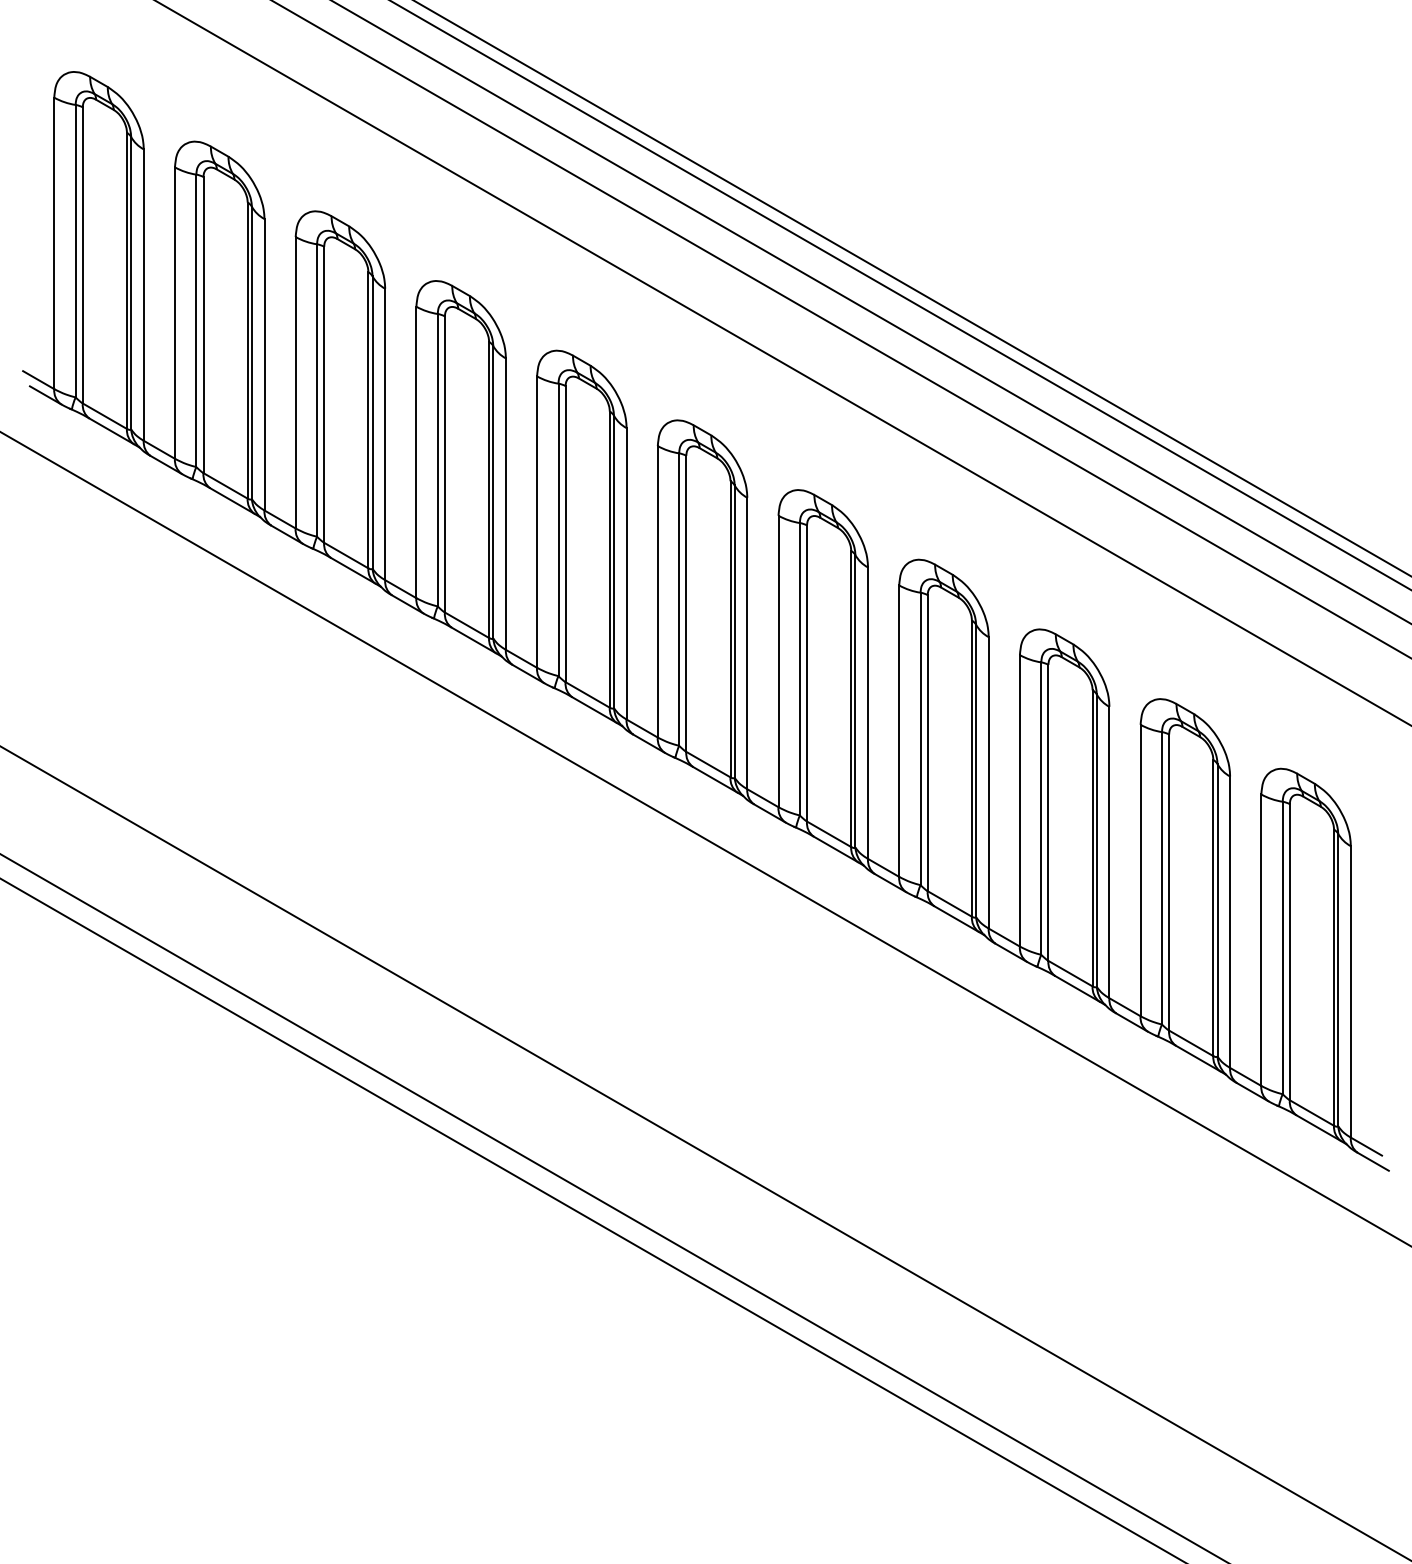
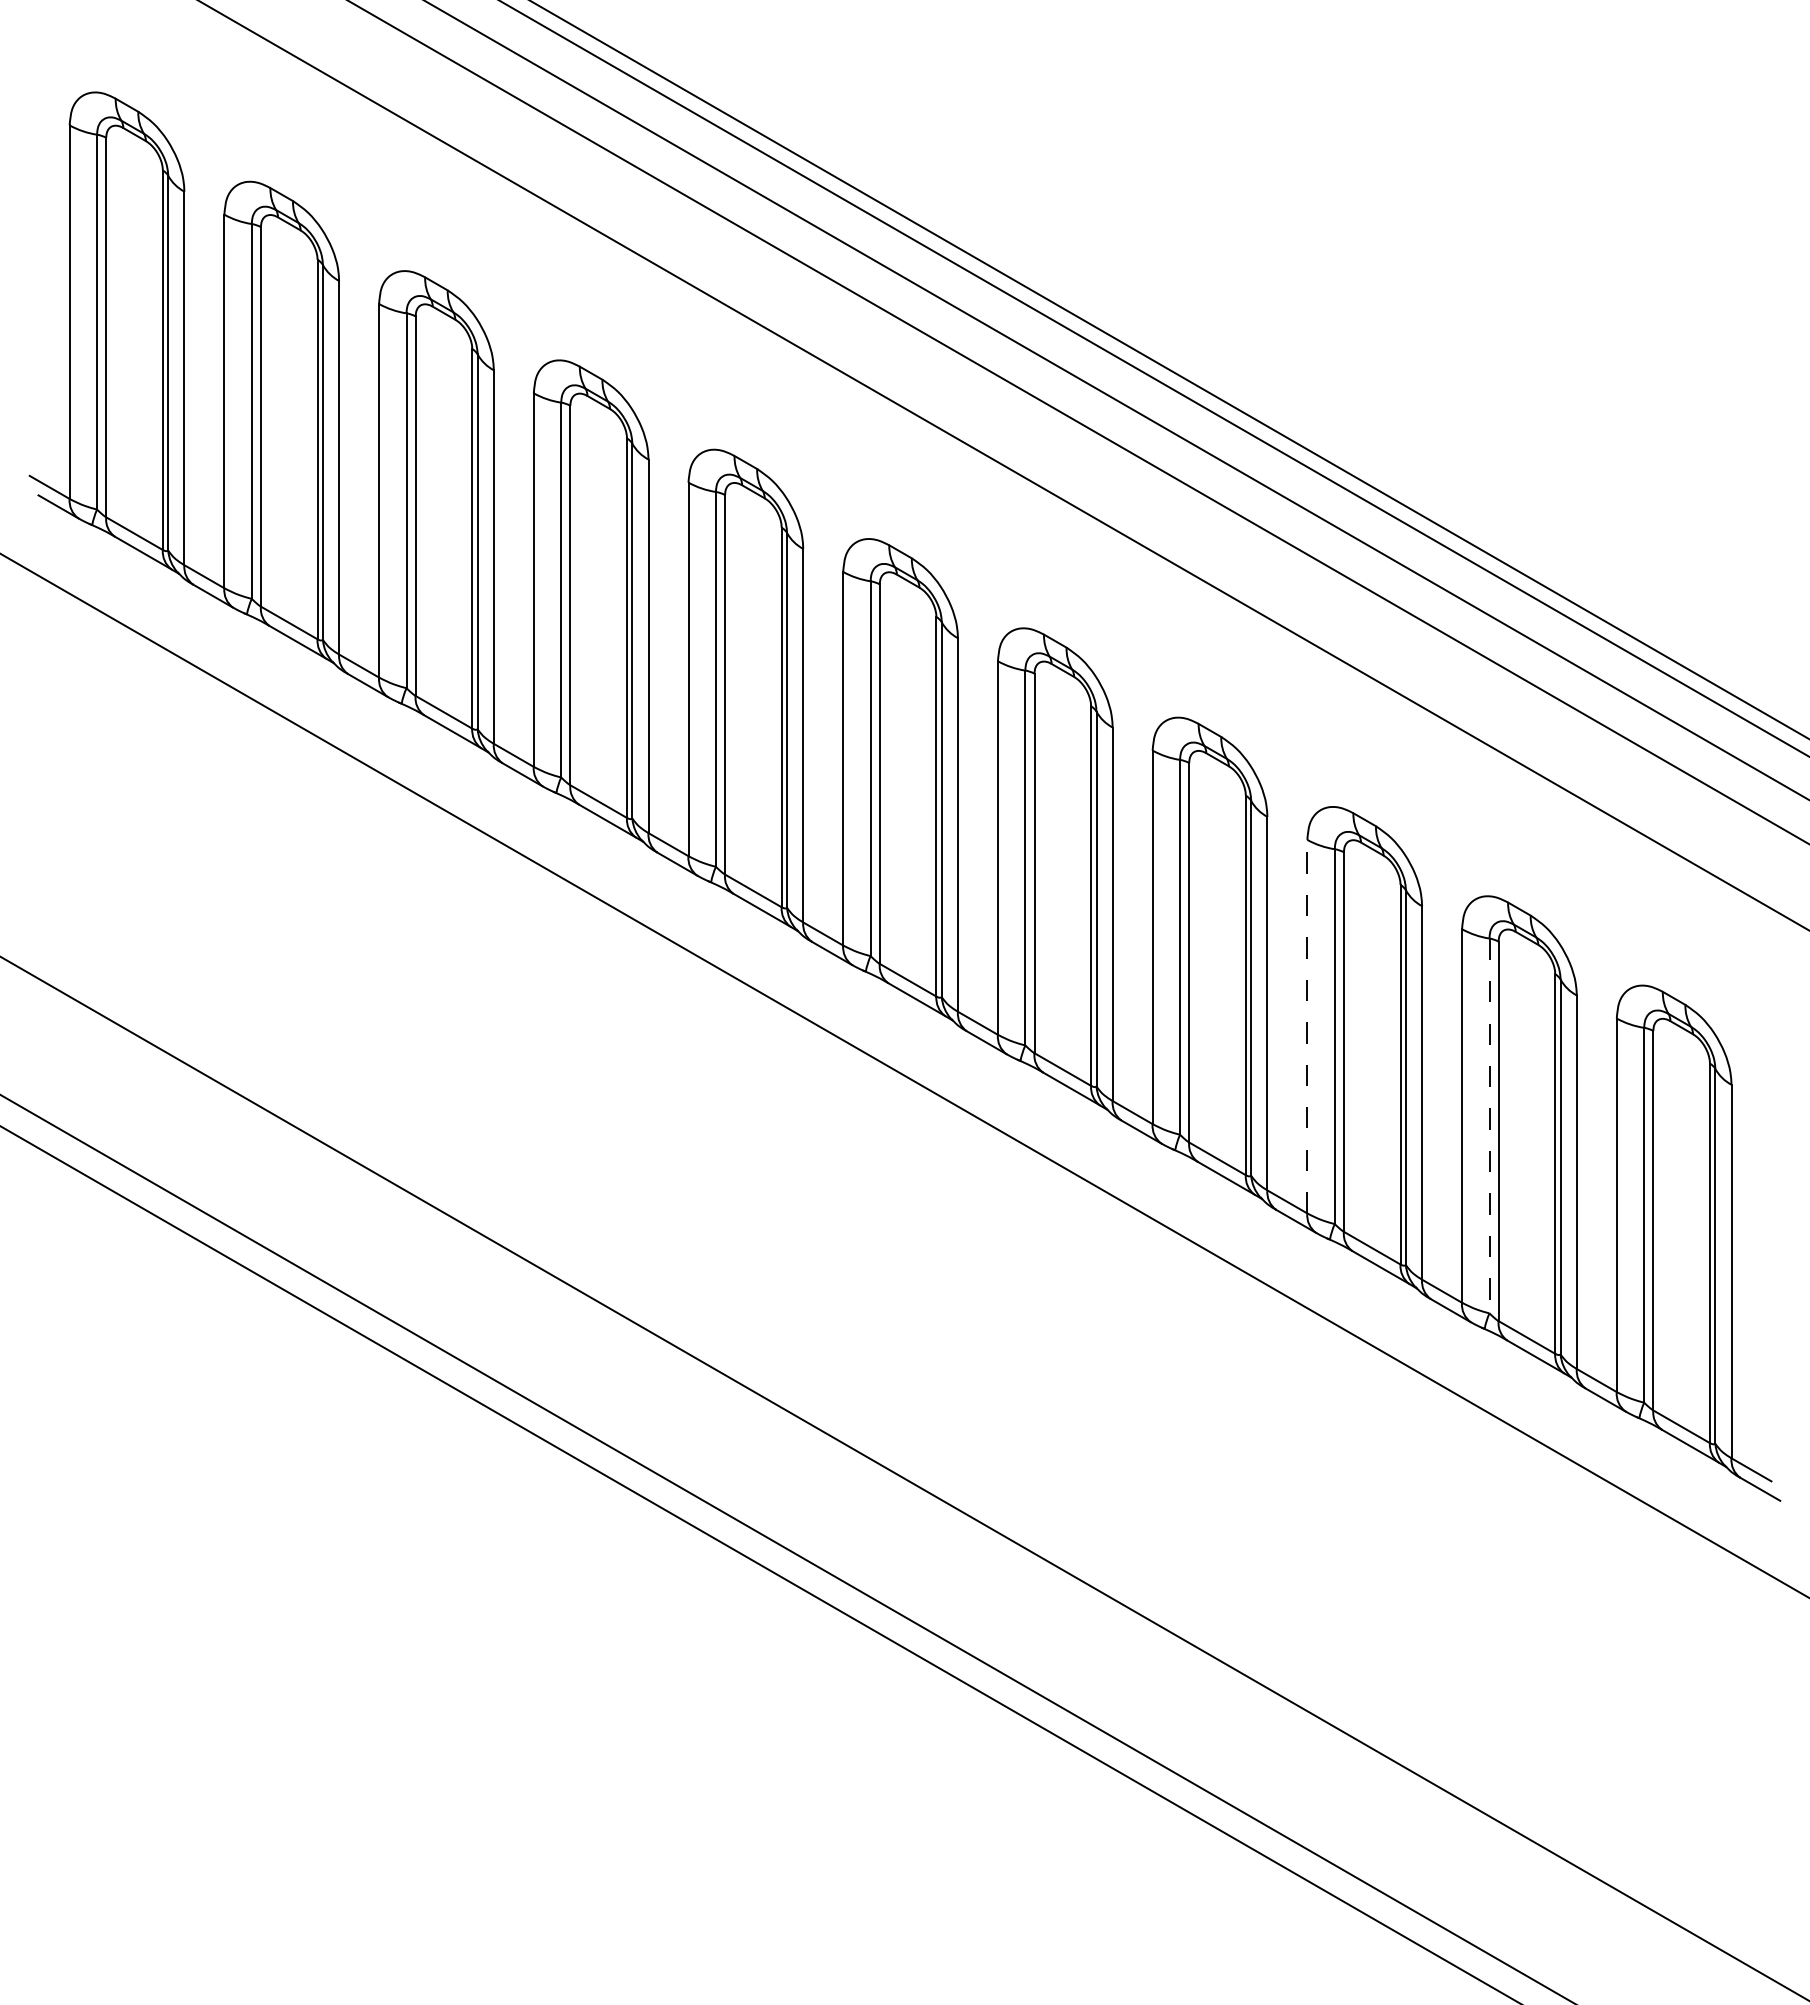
line: (1020, 800) -> (1307, 1026), solid -> dashed
line: (1162, 878) -> (1489, 1126), solid -> dashed

